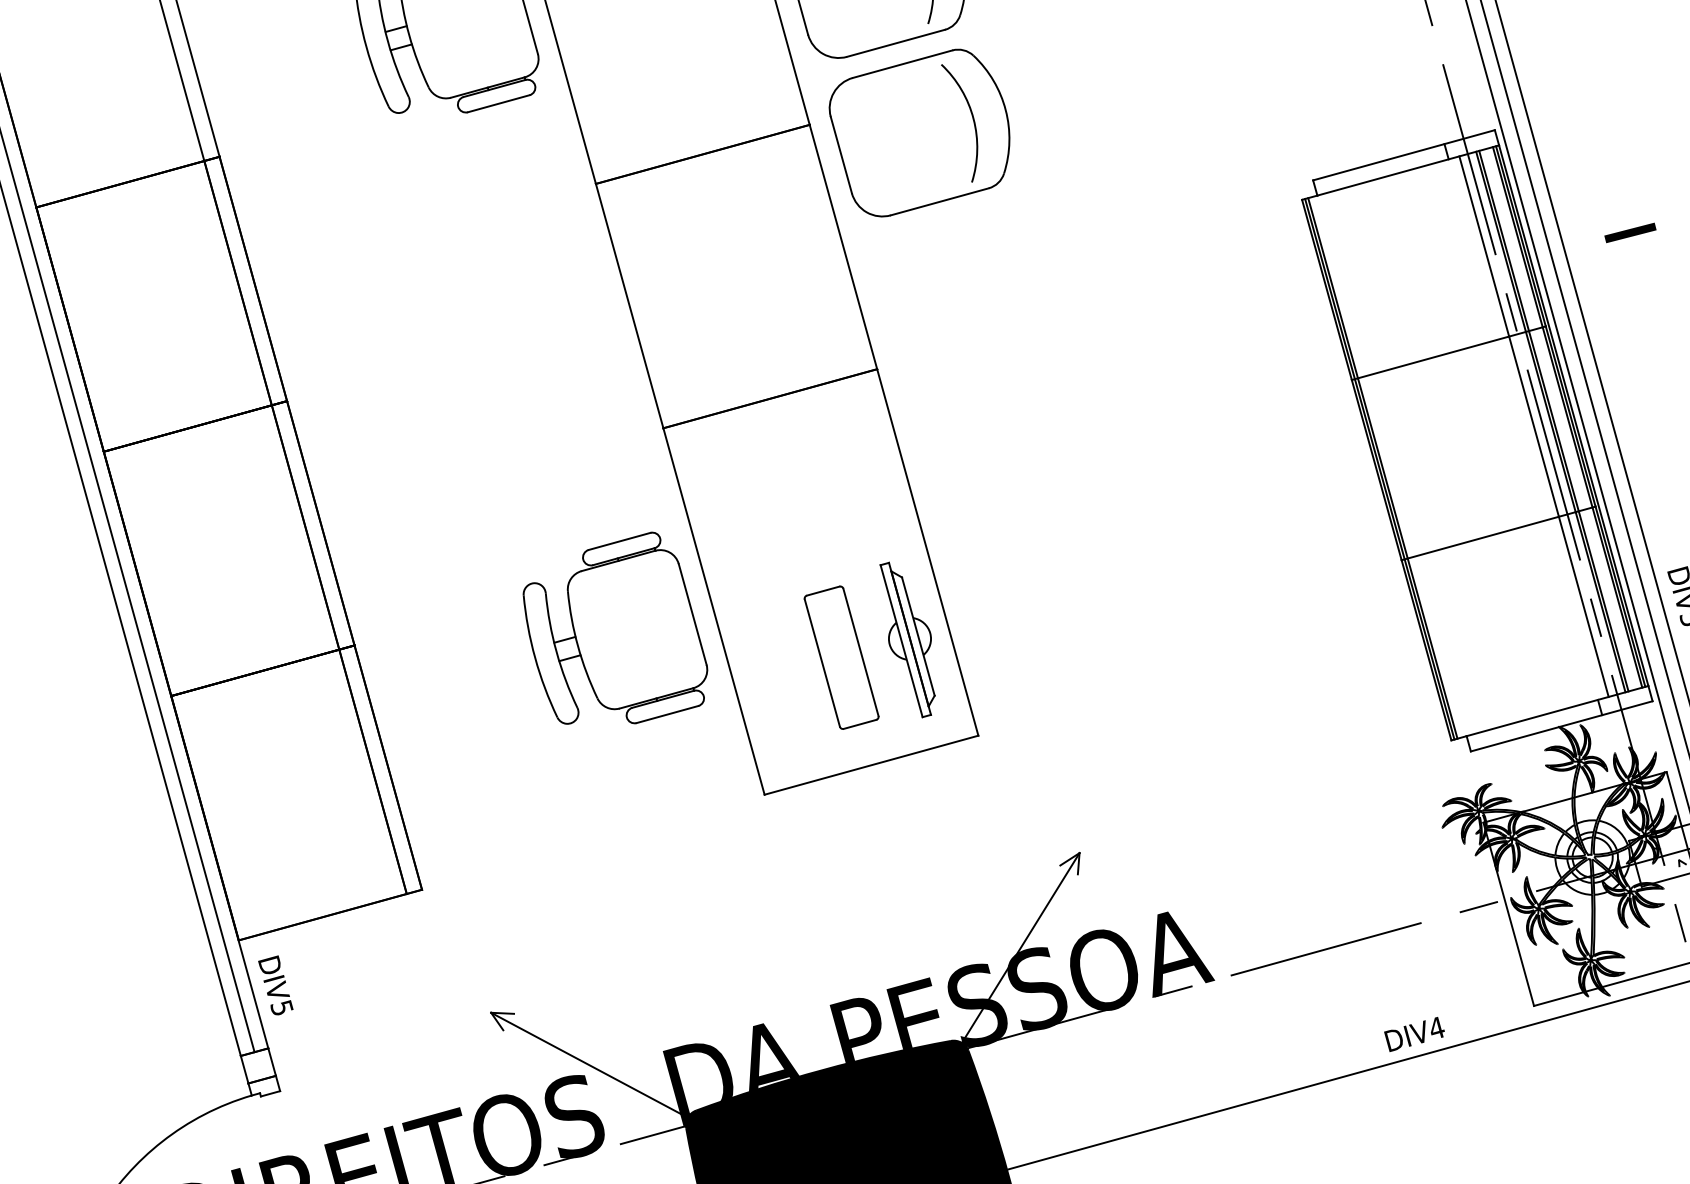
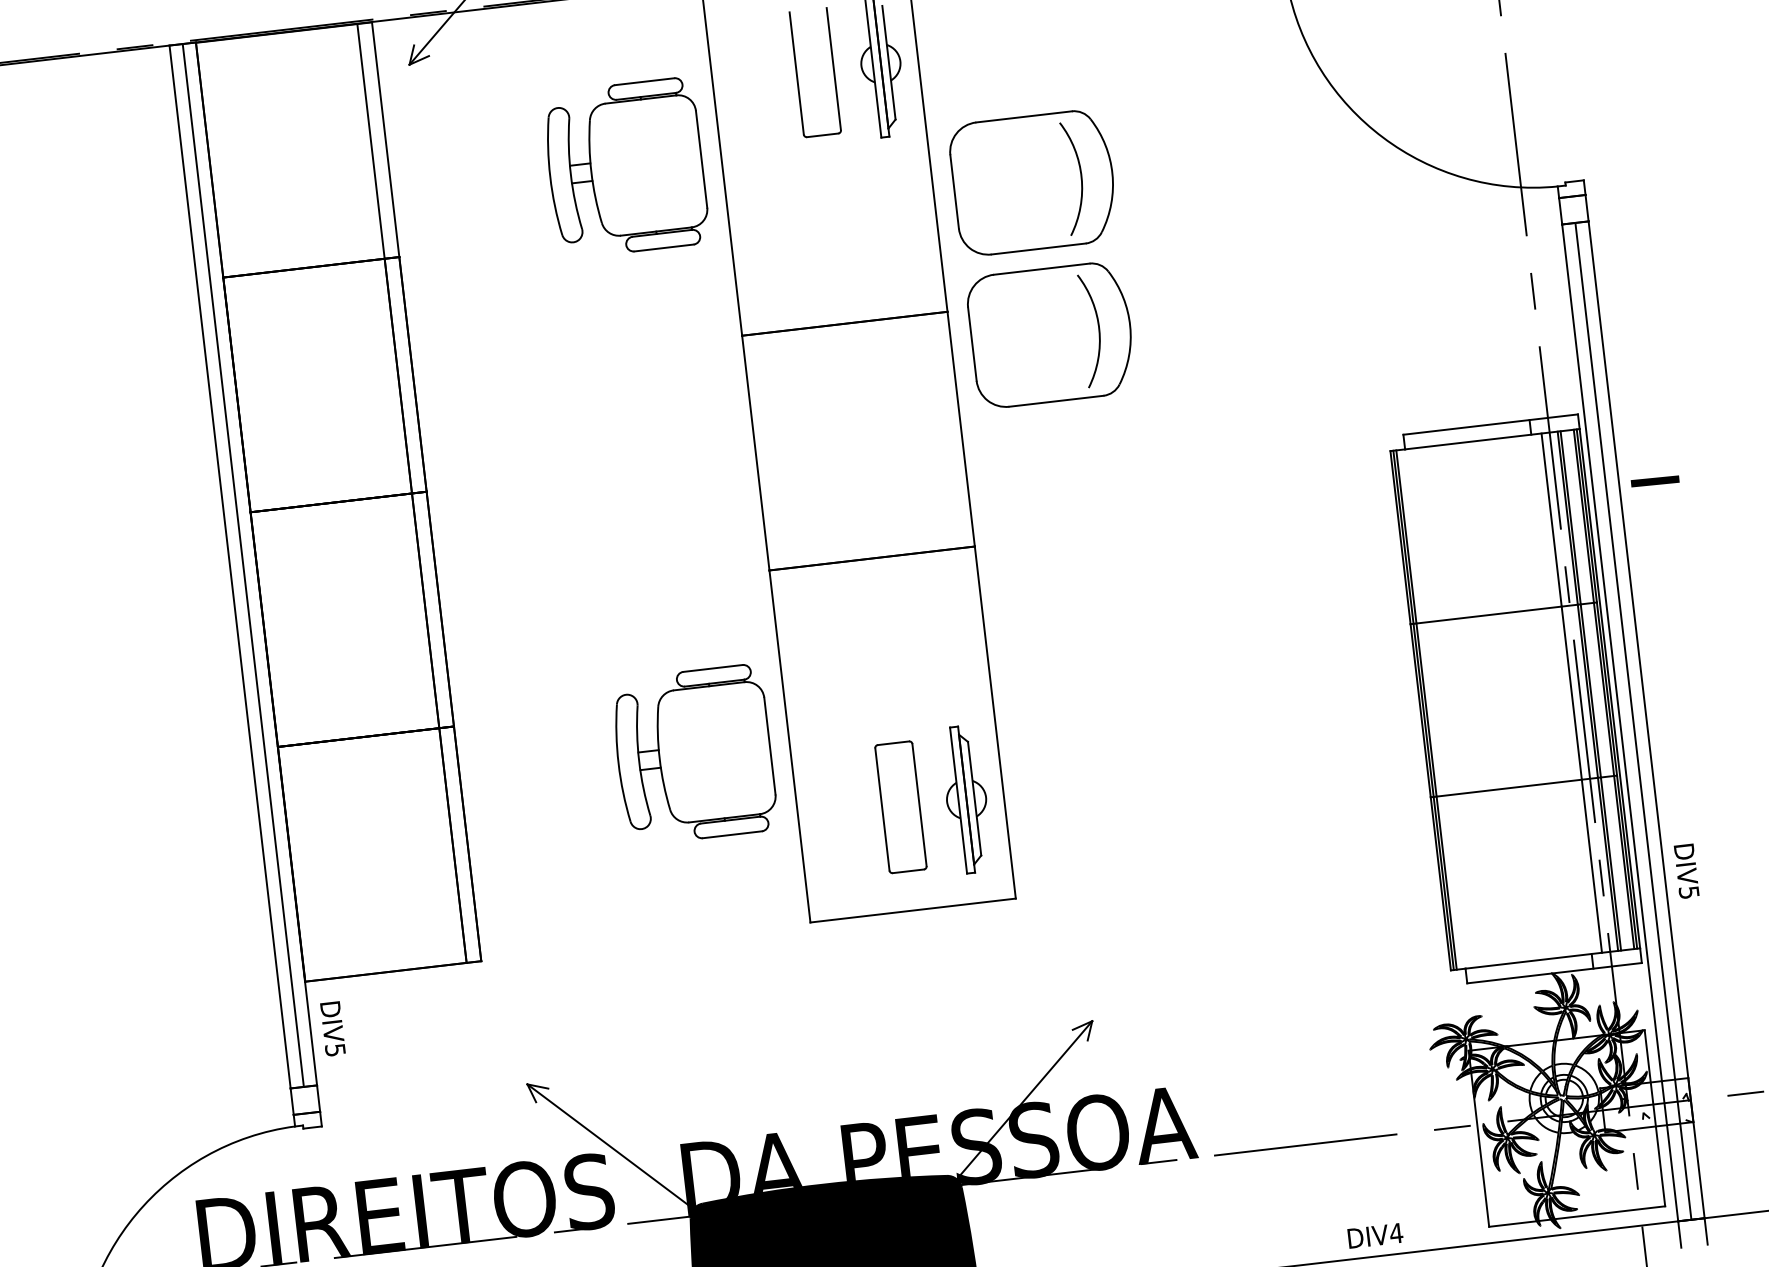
line: (1629, 233) -> (1654, 481), moved

